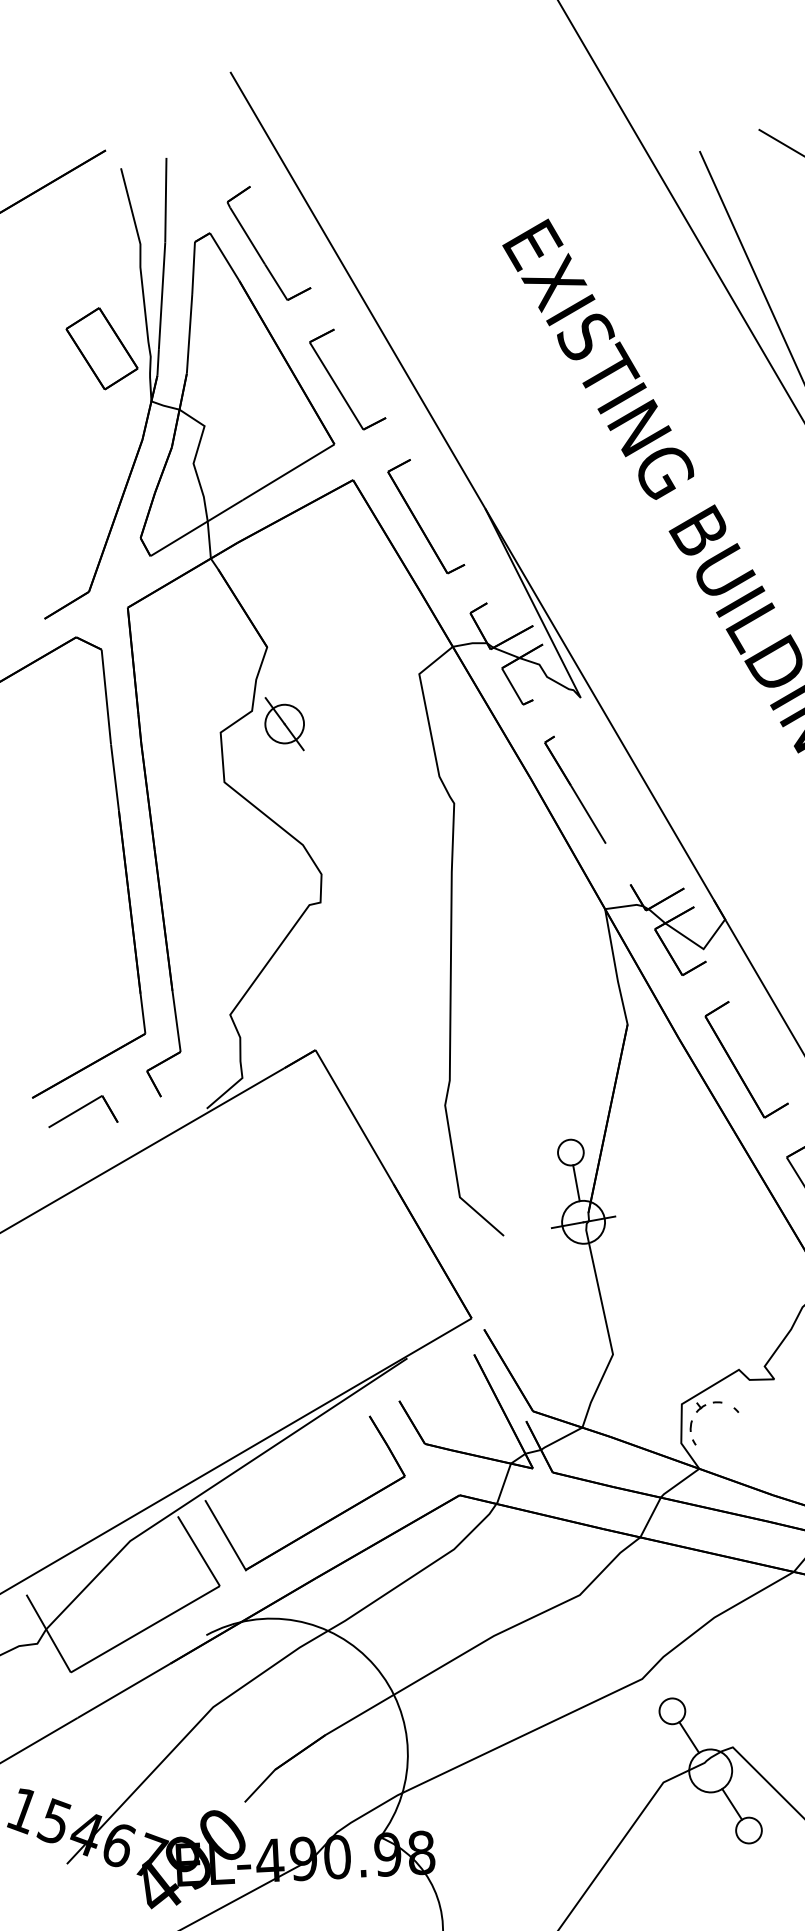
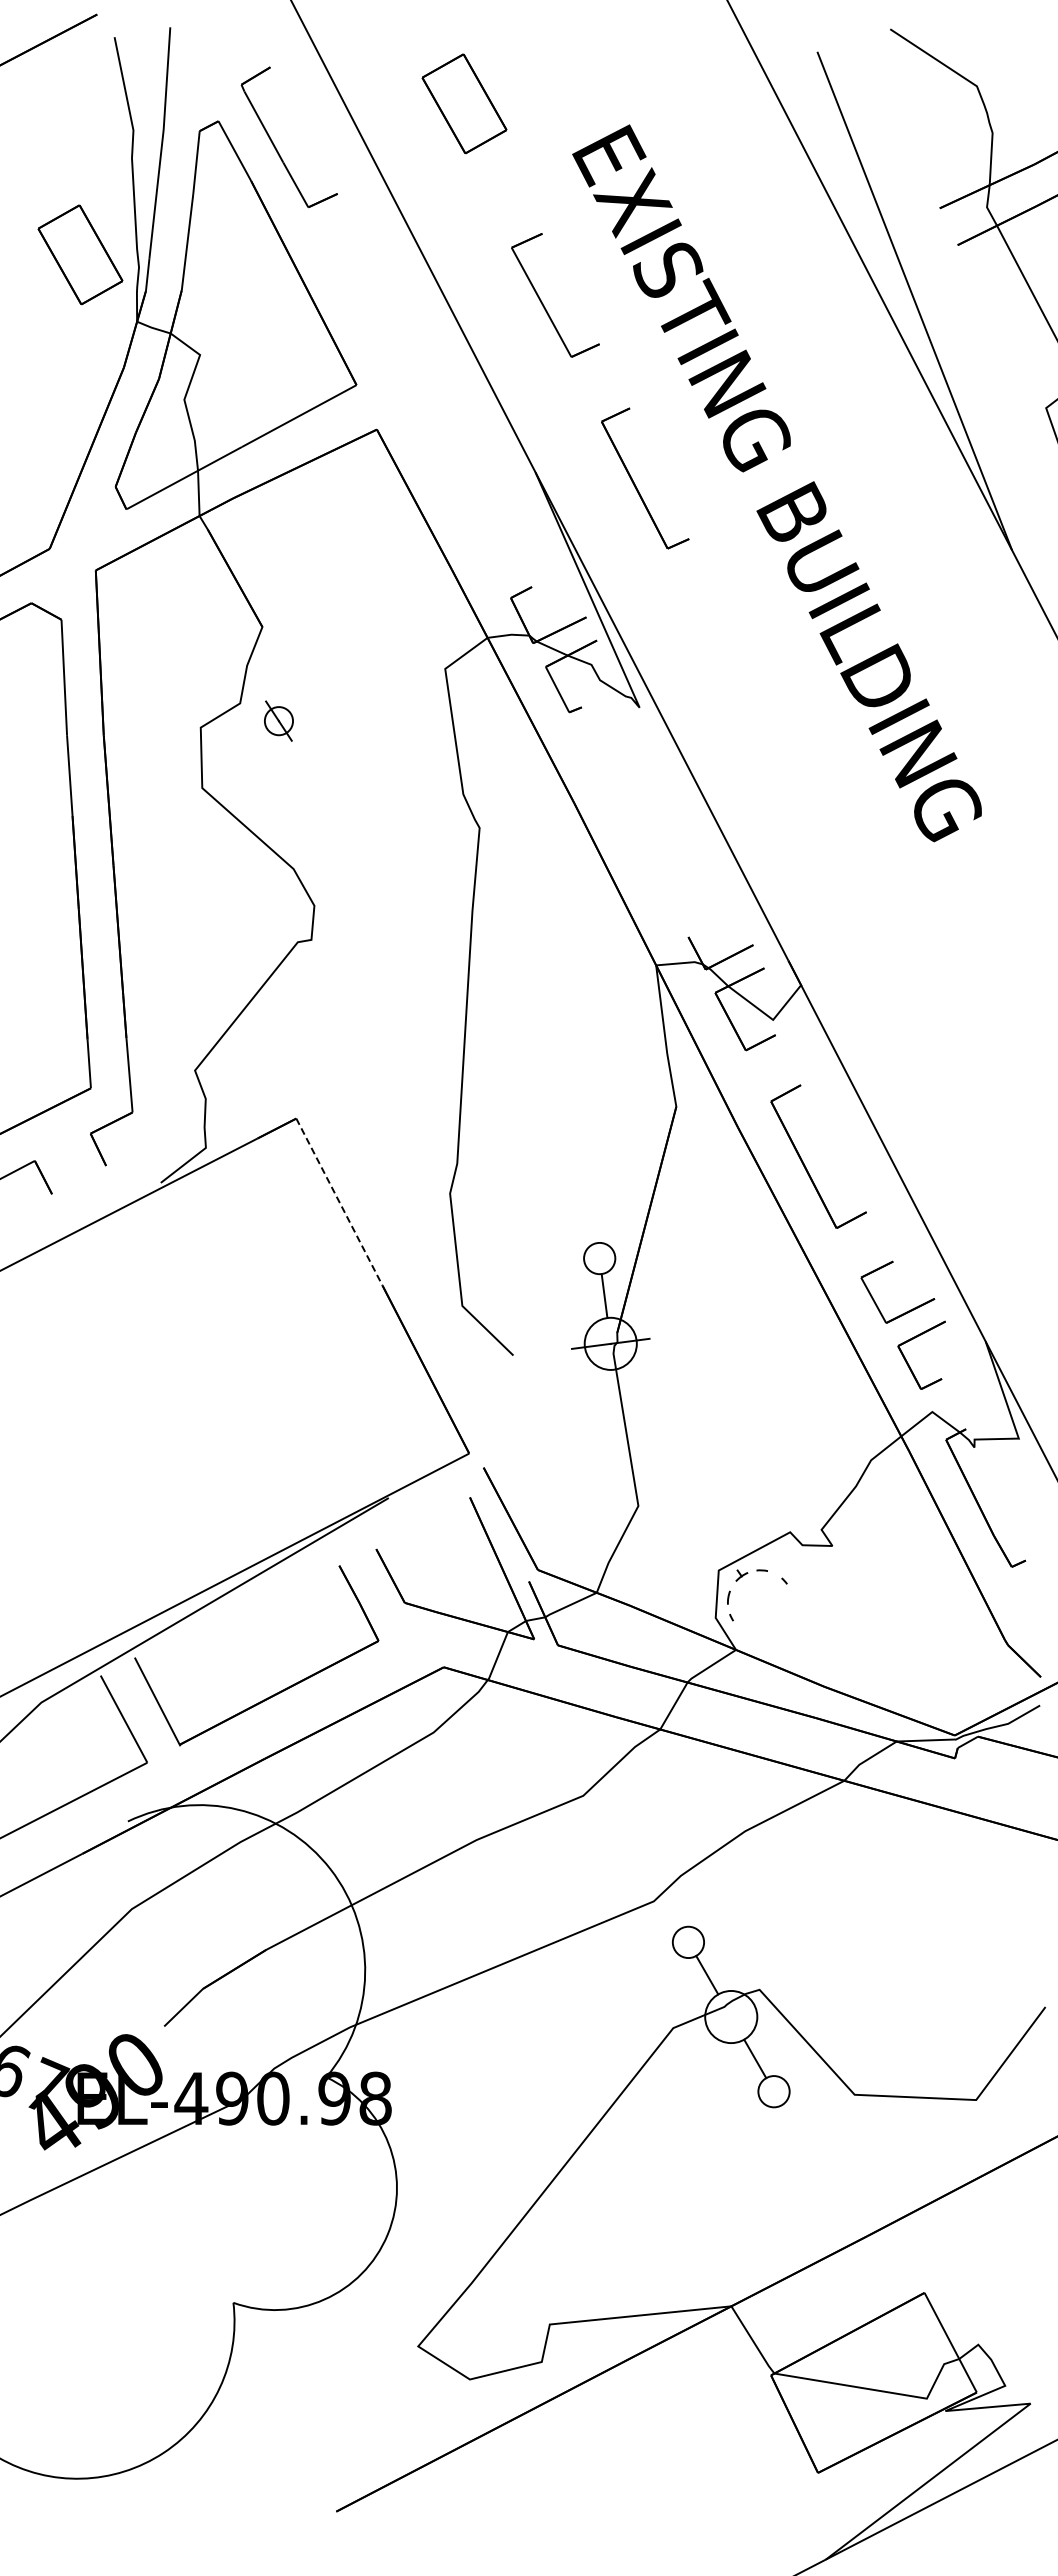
part: (411, 208) -> (464, 103), added
part: (337, 385) -> (542, 301), moved
part: (418, 522) -> (635, 484), moved
part: (284, 723) -> (278, 720), size x0.6
part: (574, 790) -> (626, 819), removed
line: (354, 1117) -> (339, 1202), solid -> dashed

